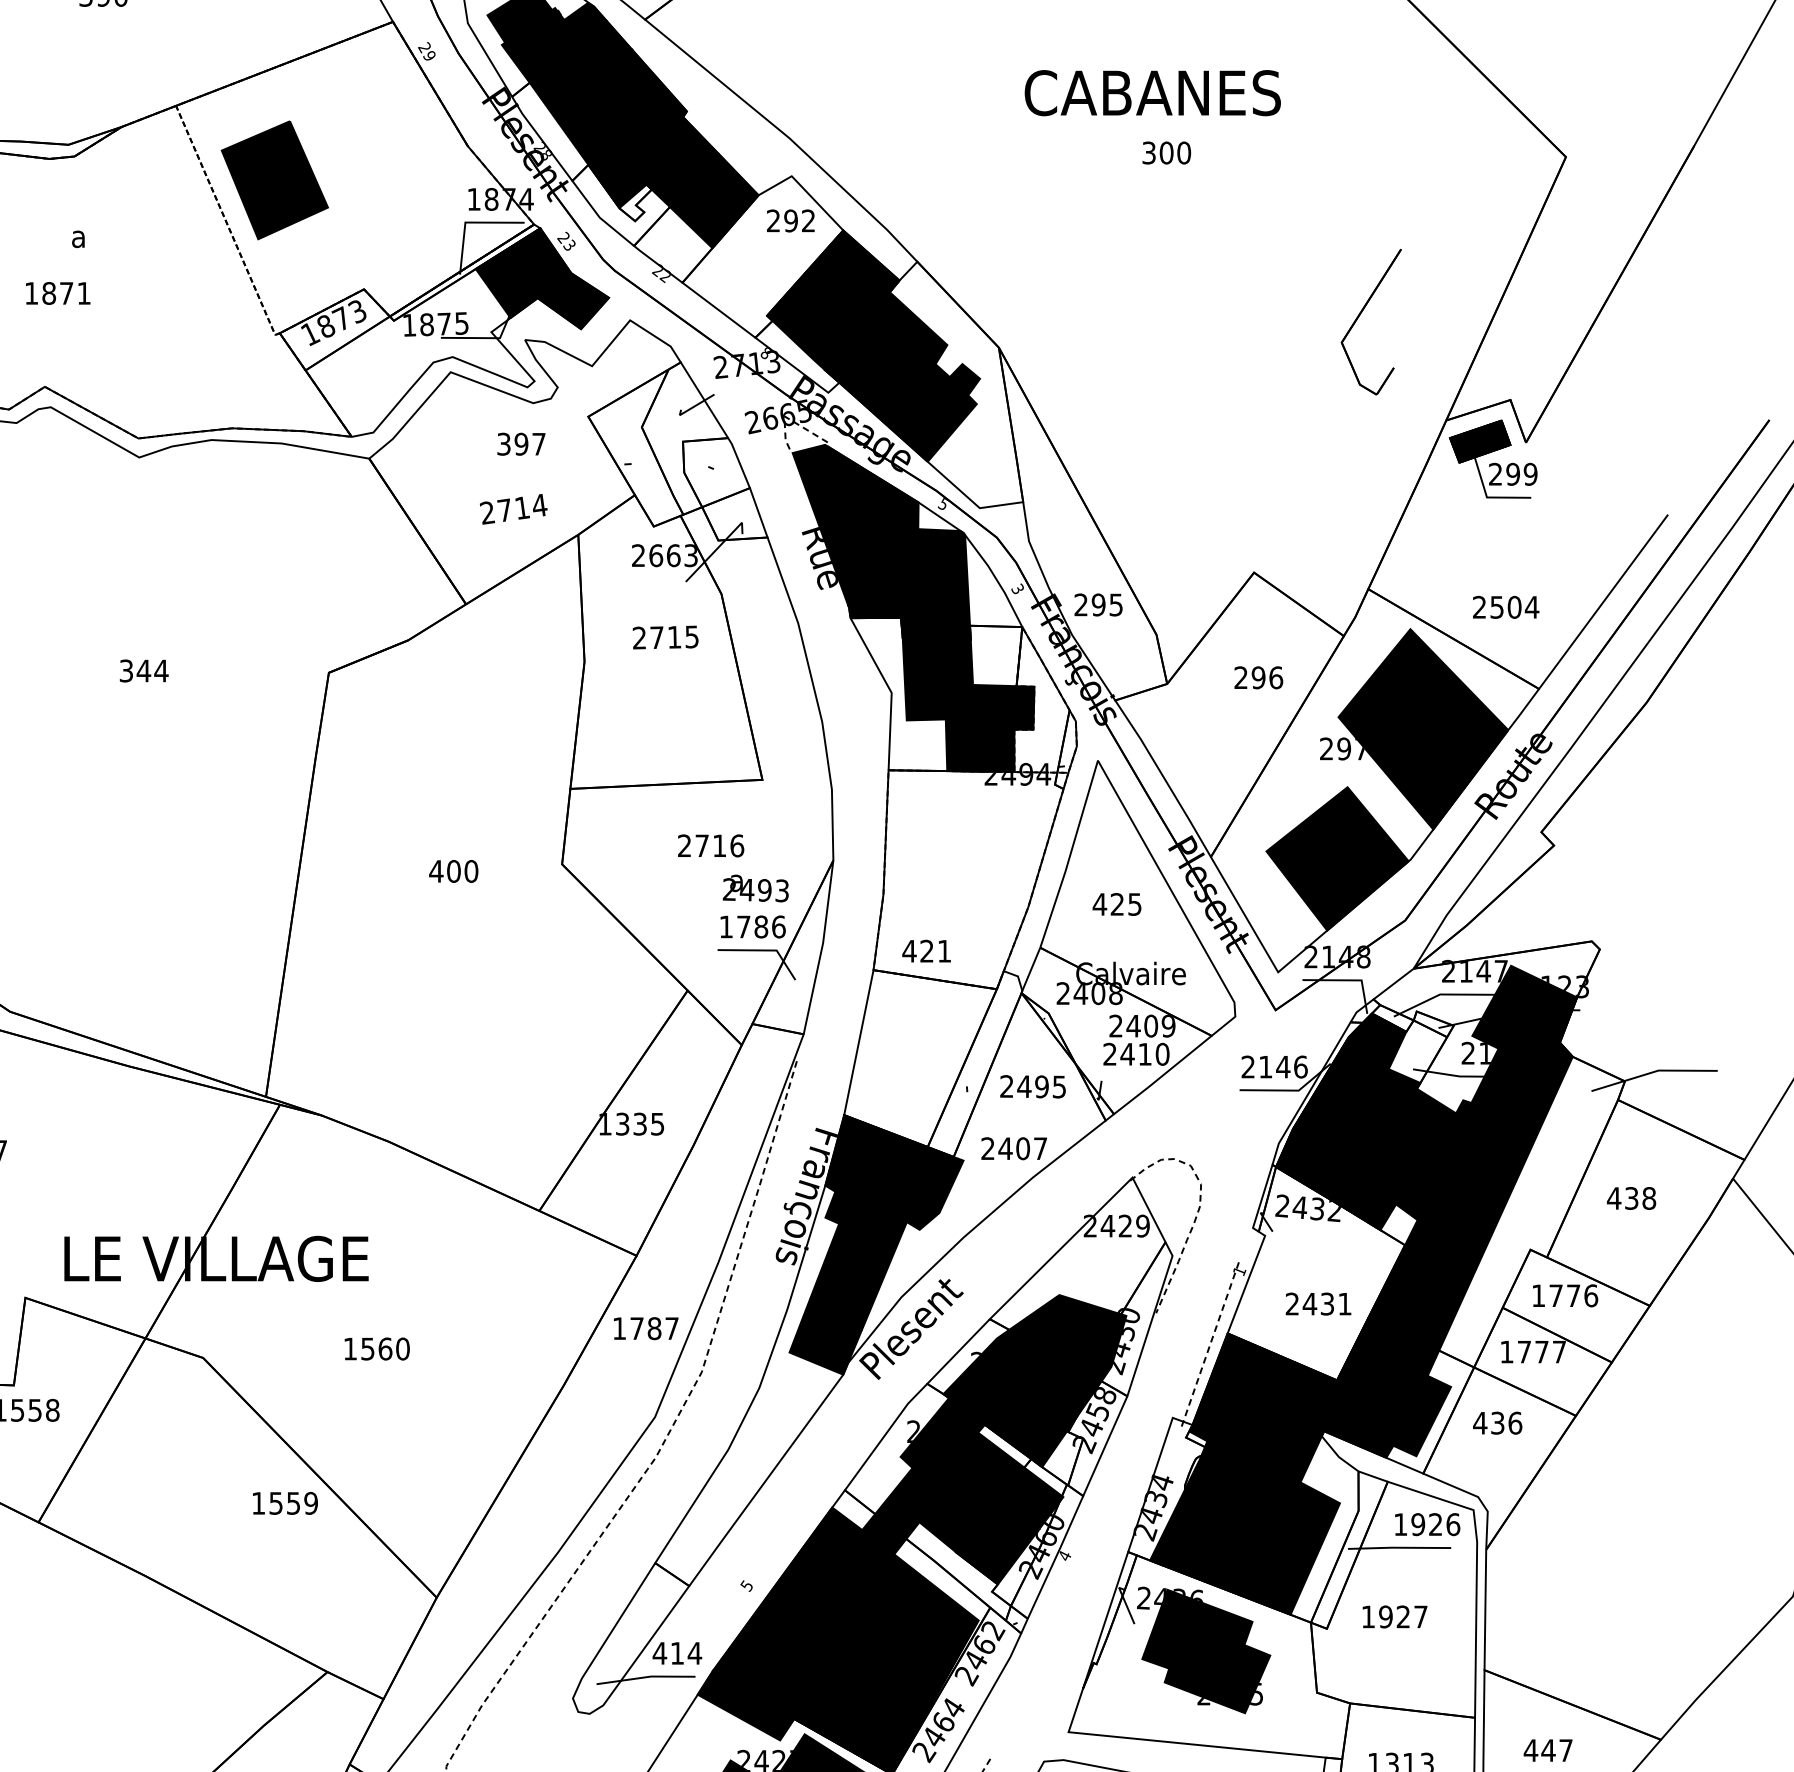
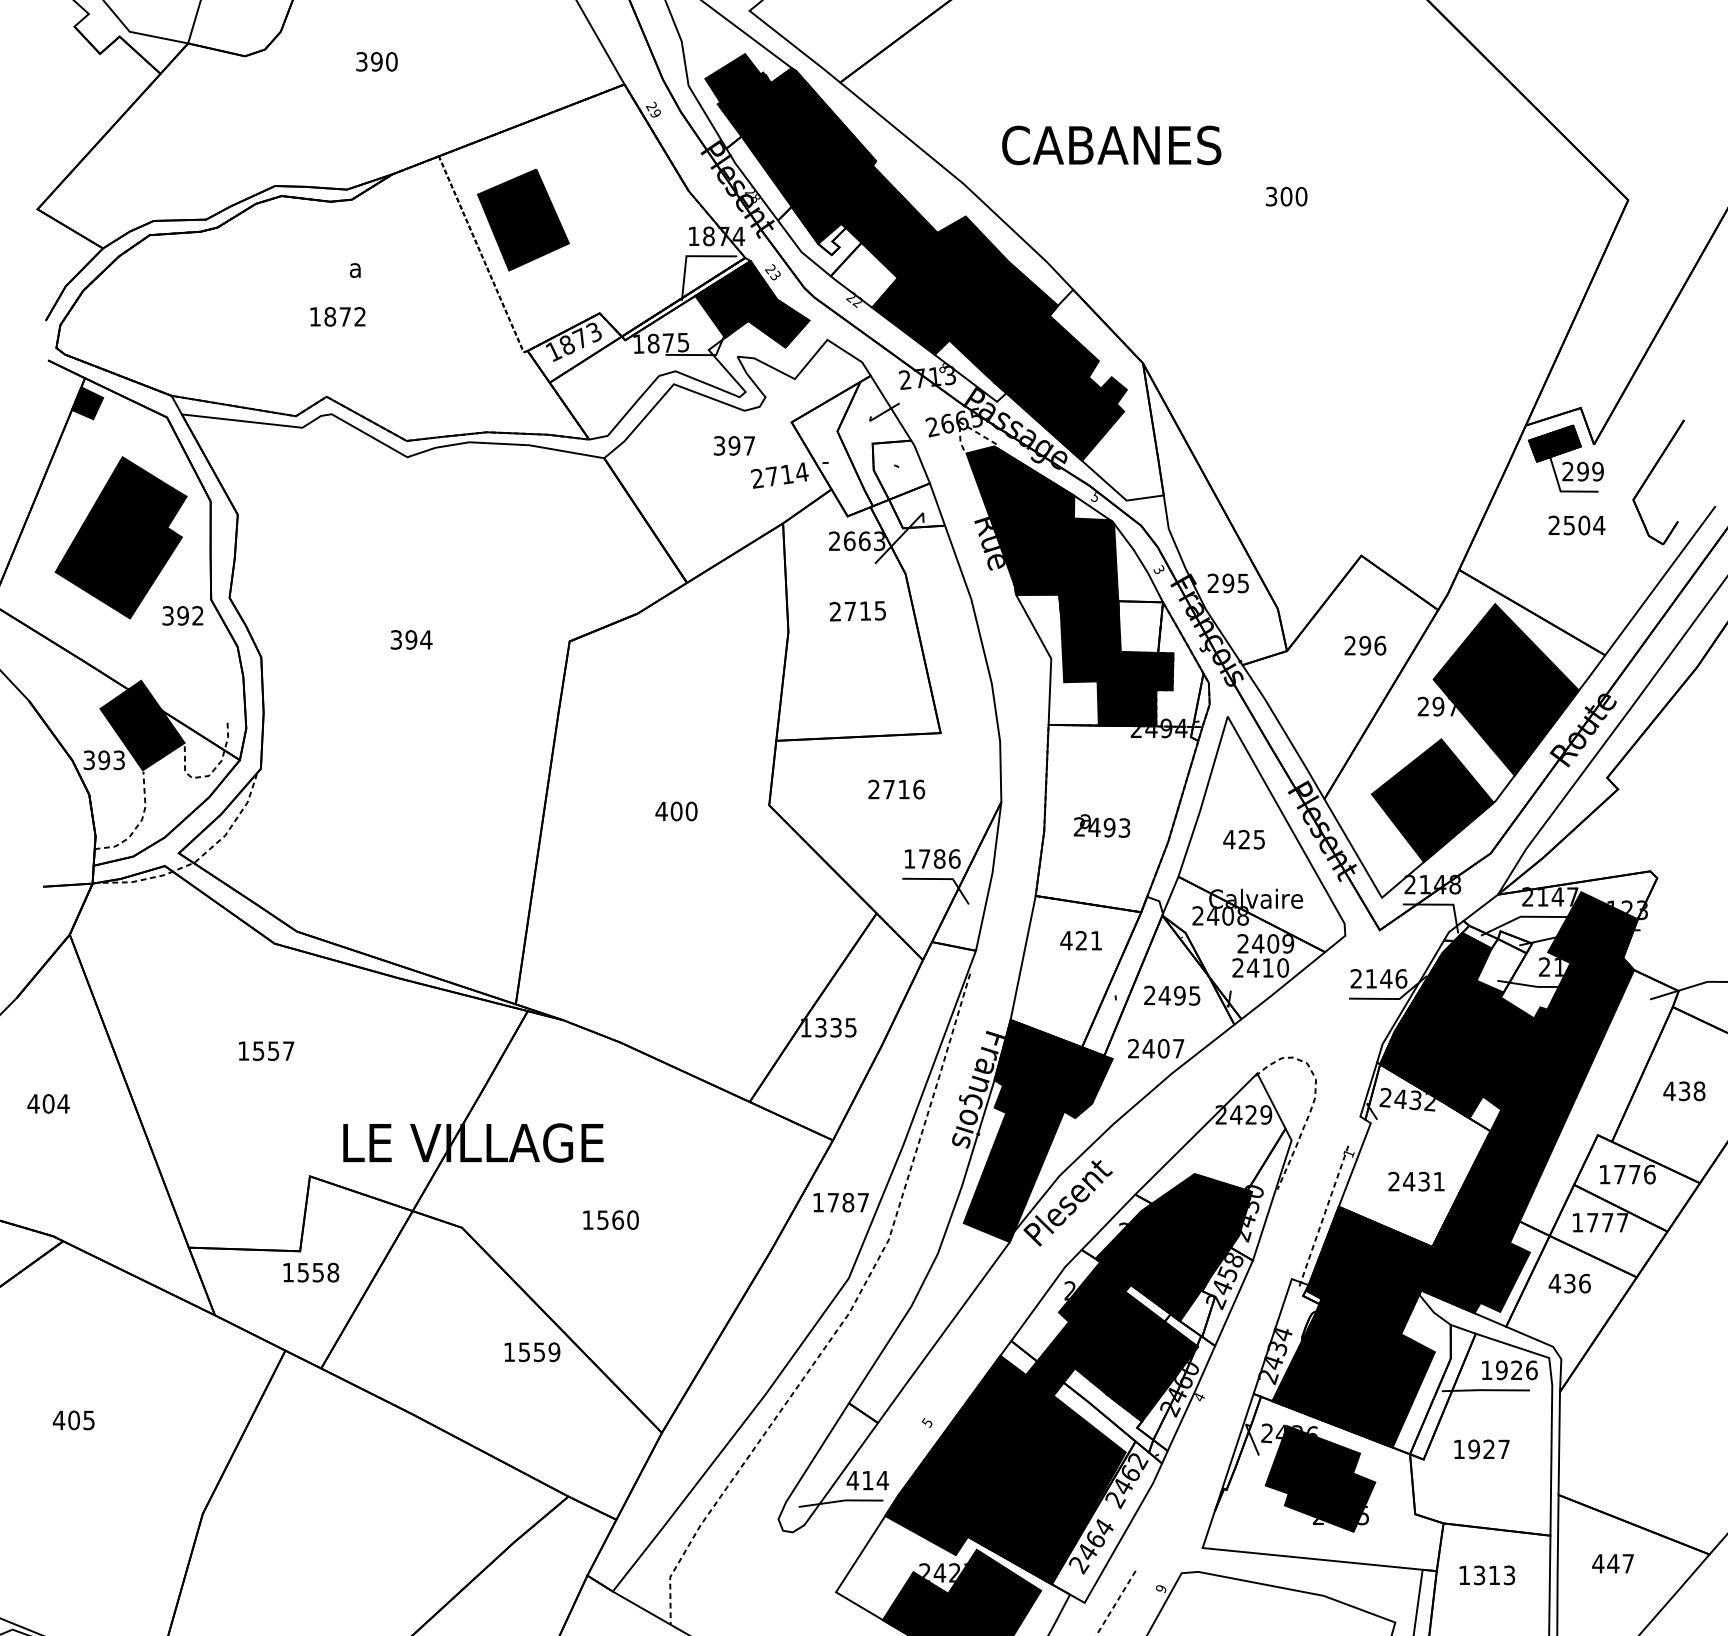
text: (1152, 93) -> (1111, 145), moved
fill: (762, 256) -> (940, 285), added
text: (83, 293) -> (359, 316), 1871 -> 1872
part: (1361, 314) -> (1650, 475), moved
text: (513, 509) -> (779, 475), moved
text: (1505, 607) -> (1576, 525), moved
text: (144, 670) -> (411, 639), 344 -> 394
text: (755, 887) -> (1101, 825), moved
text: (925, 950) -> (1080, 940), moved

